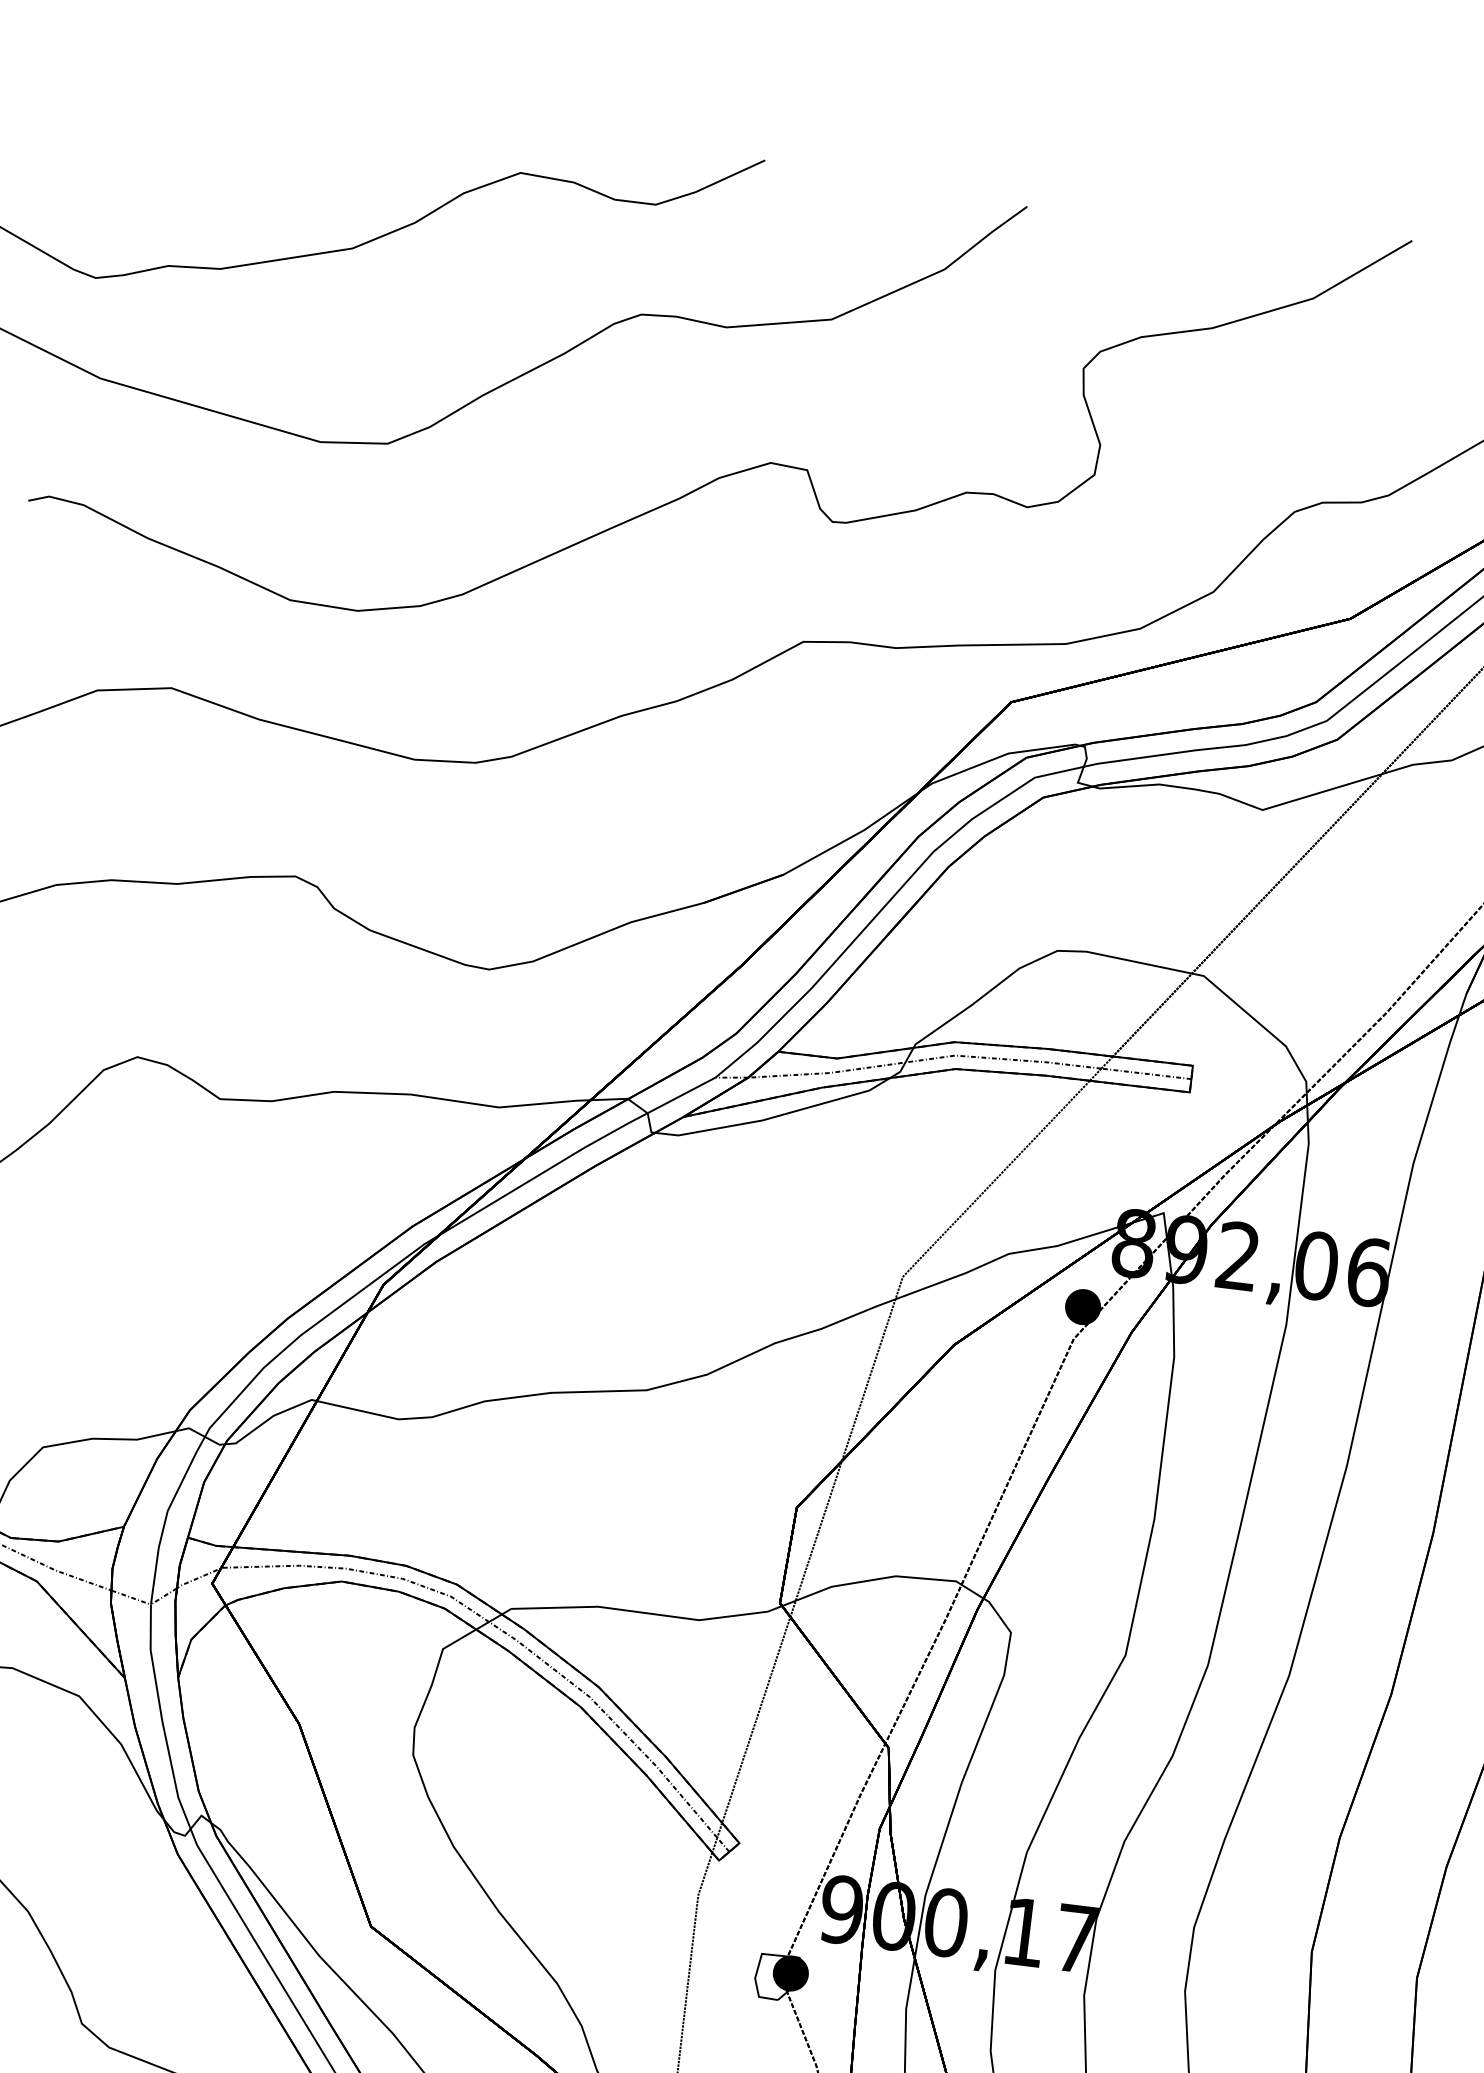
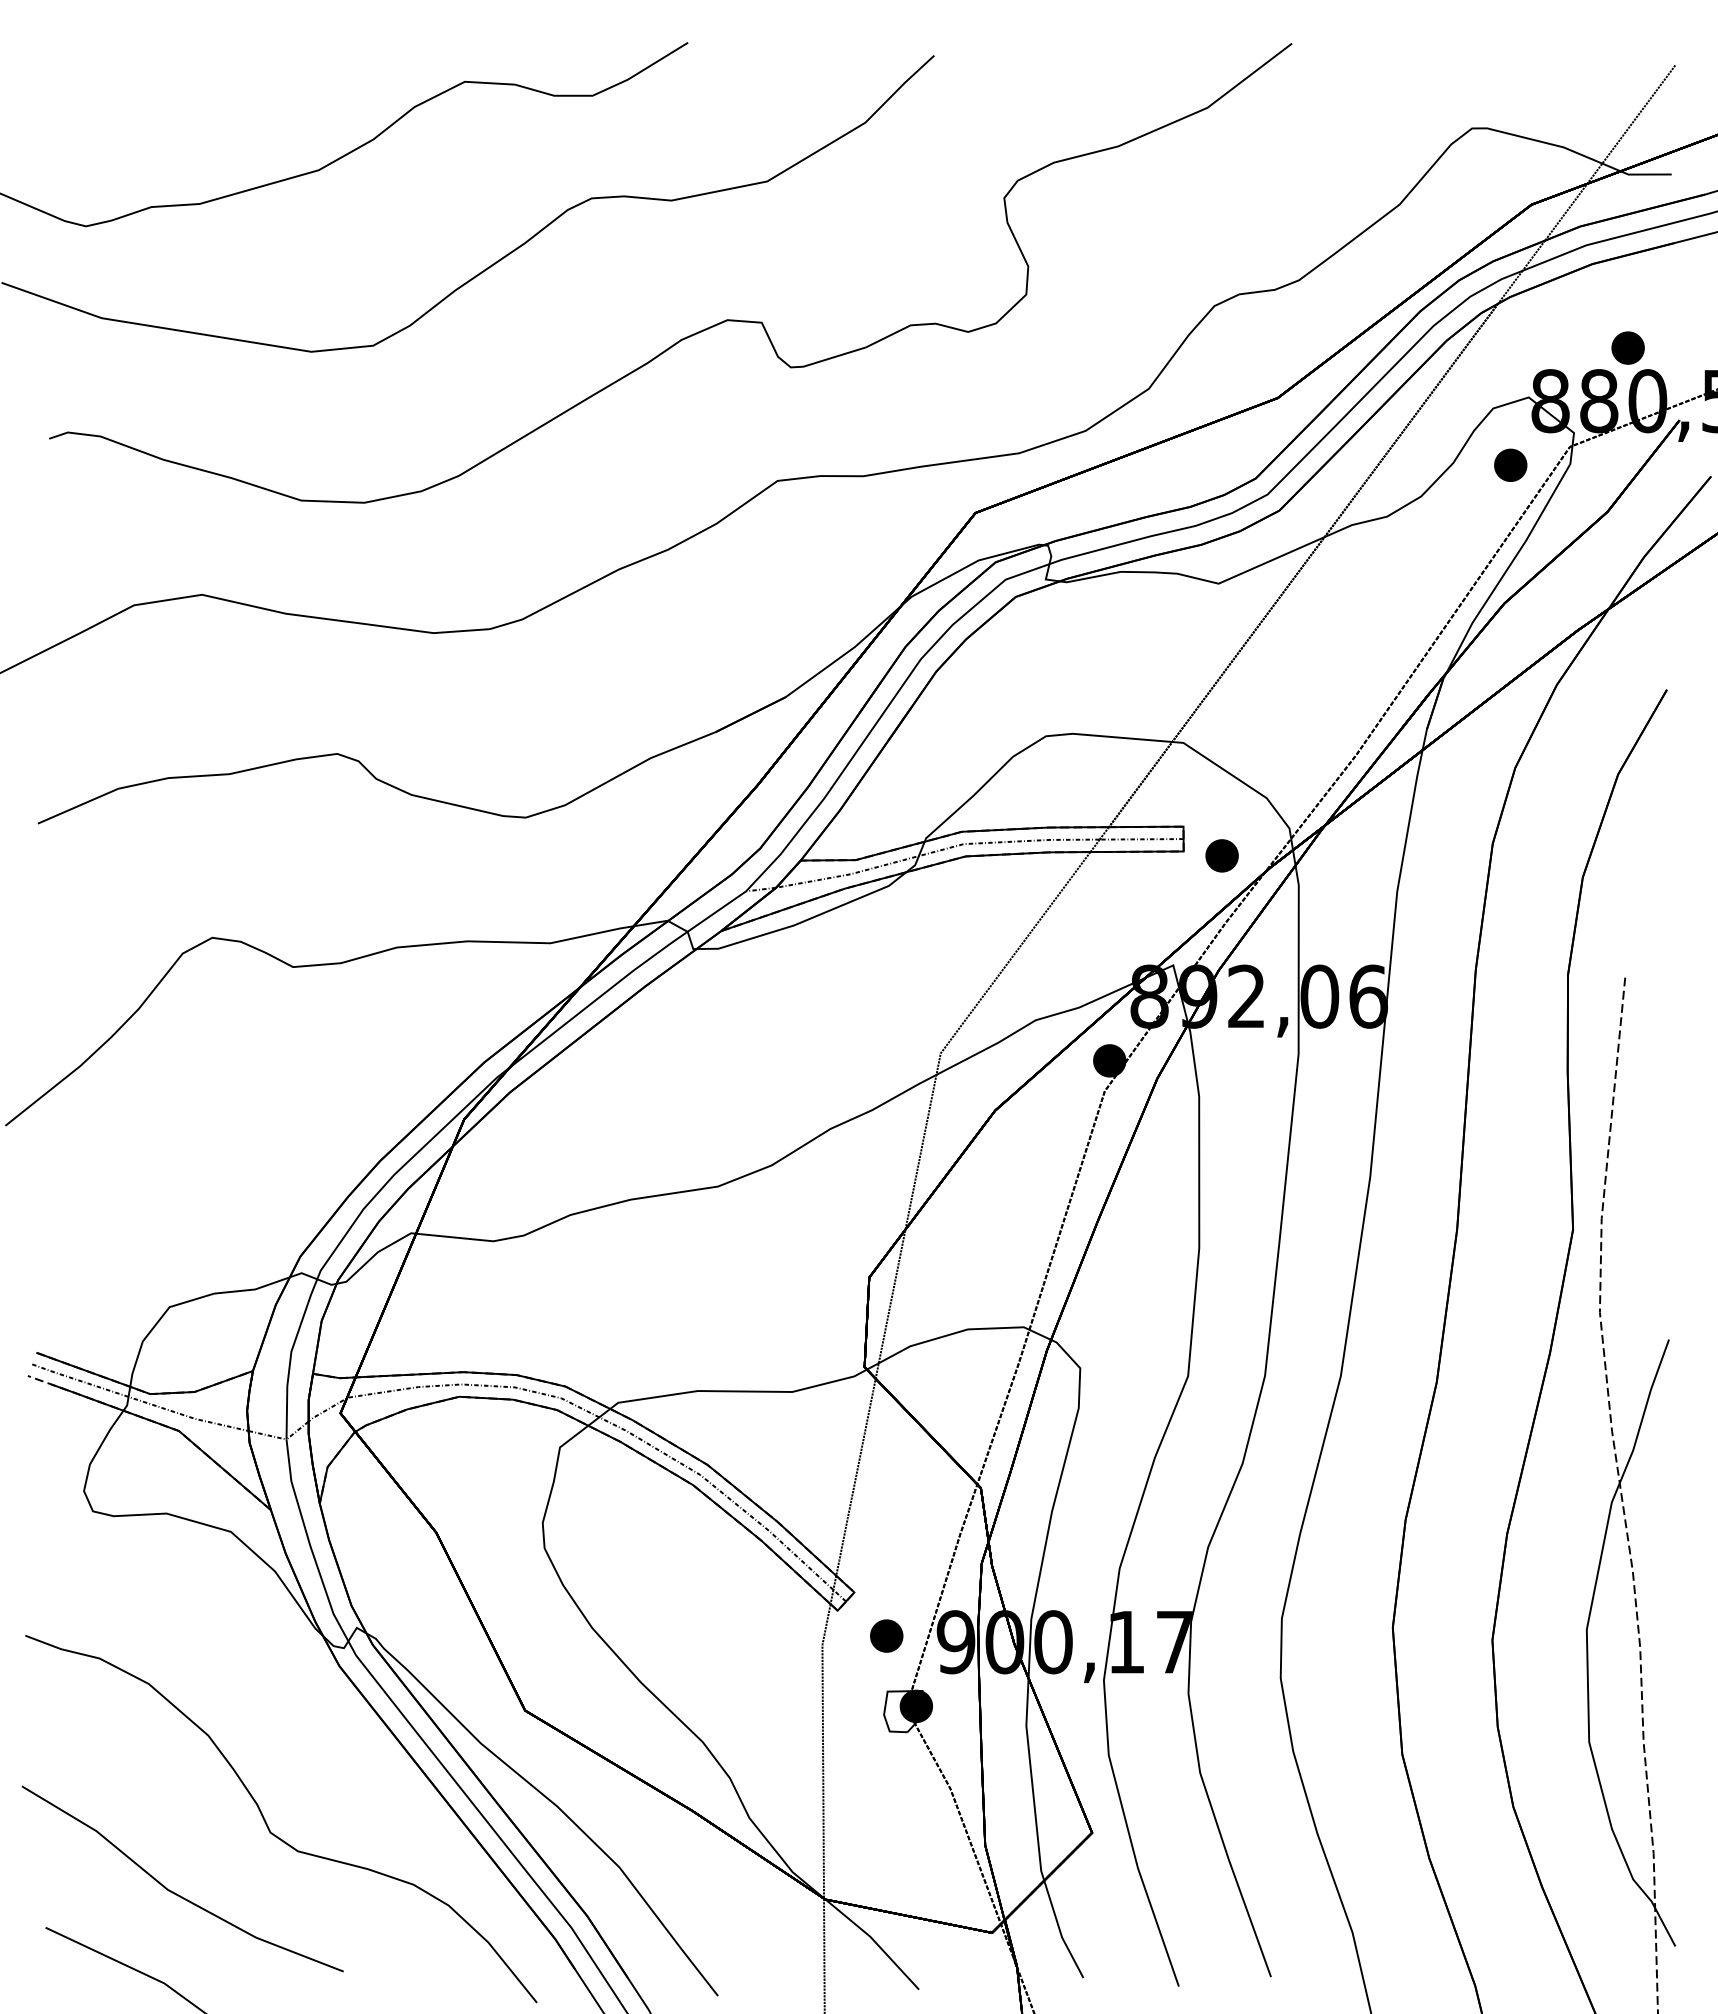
part: (1229, 1101) -> (1221, 855), added
part: (768, 1893) -> (886, 1635), added

